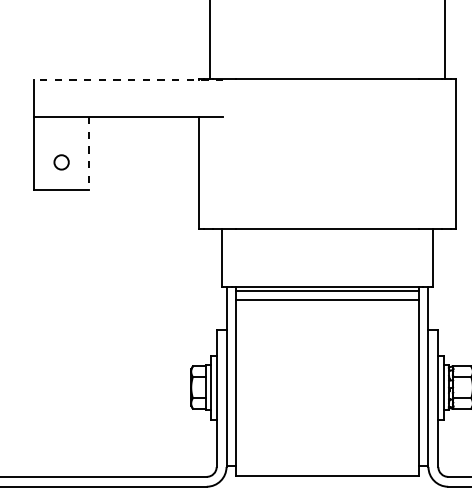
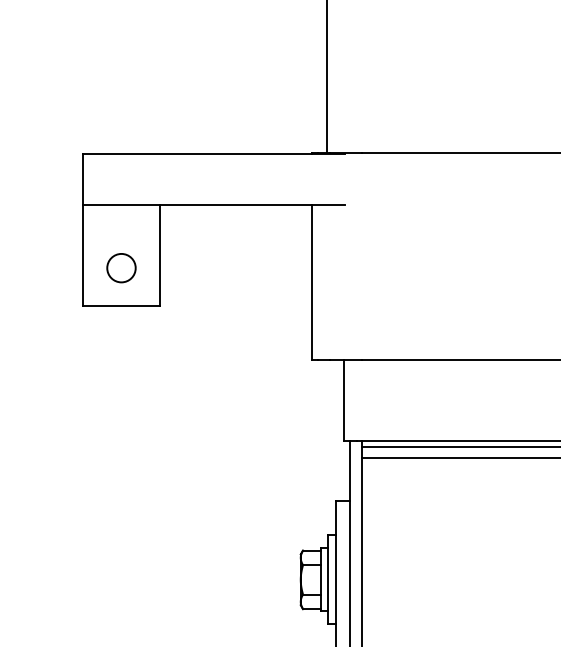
line: (128, 79) -> (213, 153), dashed -> solid
line: (89, 153) -> (159, 255), dashed -> solid
circle: (61, 162) -> (121, 268), size x1.43

